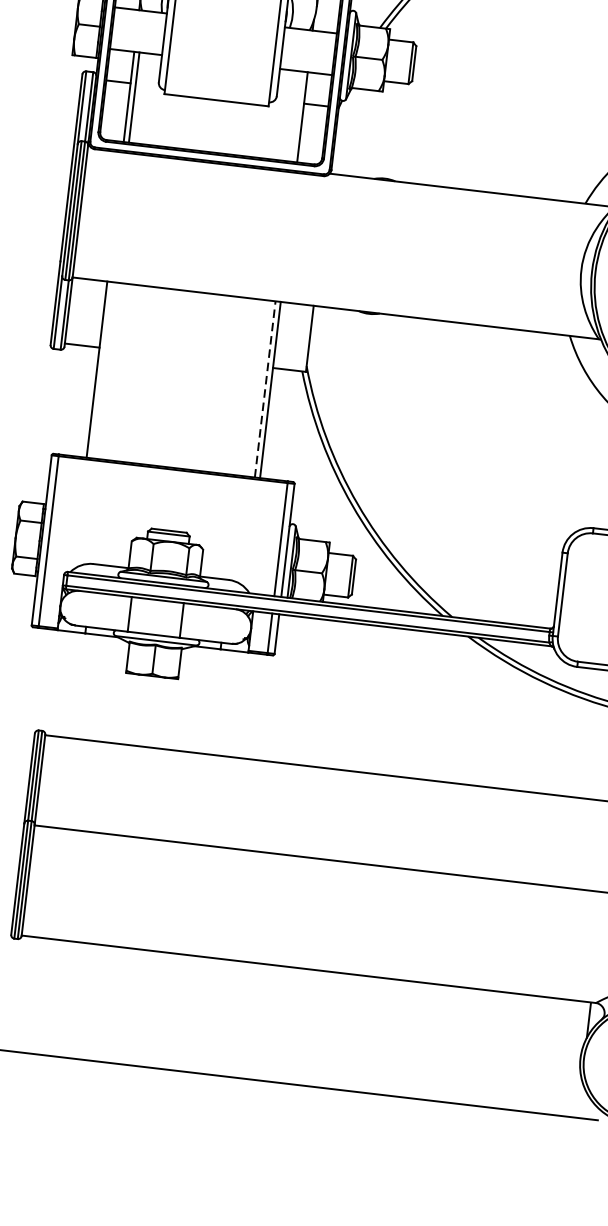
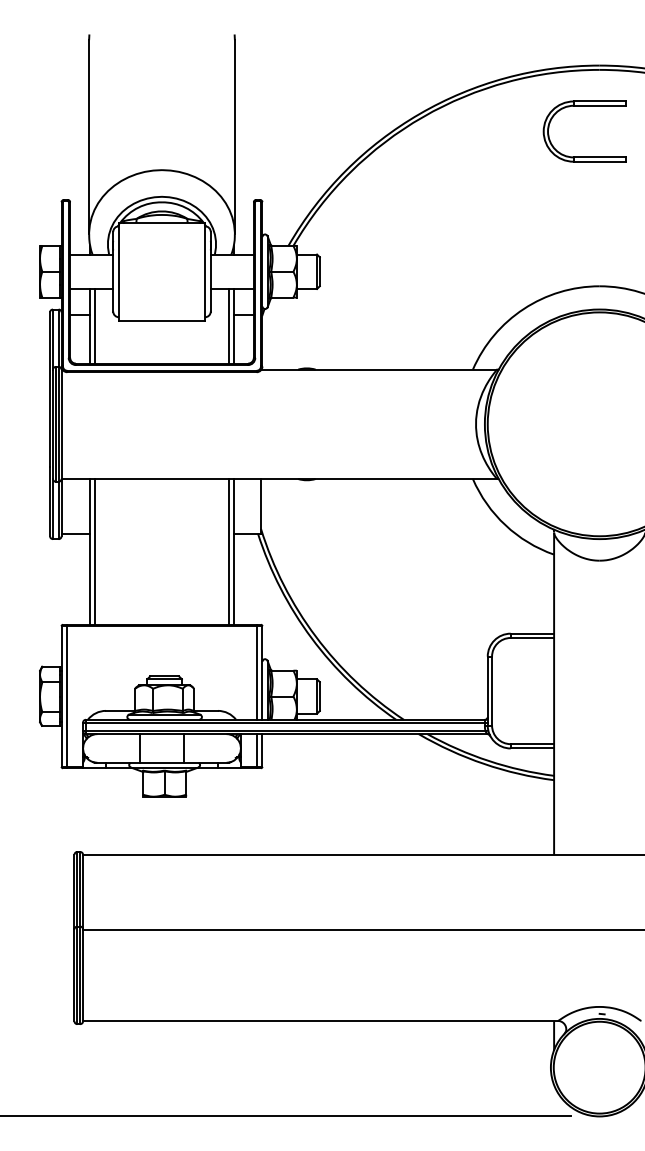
line: (297, 115) -> (229, 325), added
line: (102, 369) -> (94, 551), added
line: (265, 388) -> (229, 551), dashed -> solid

